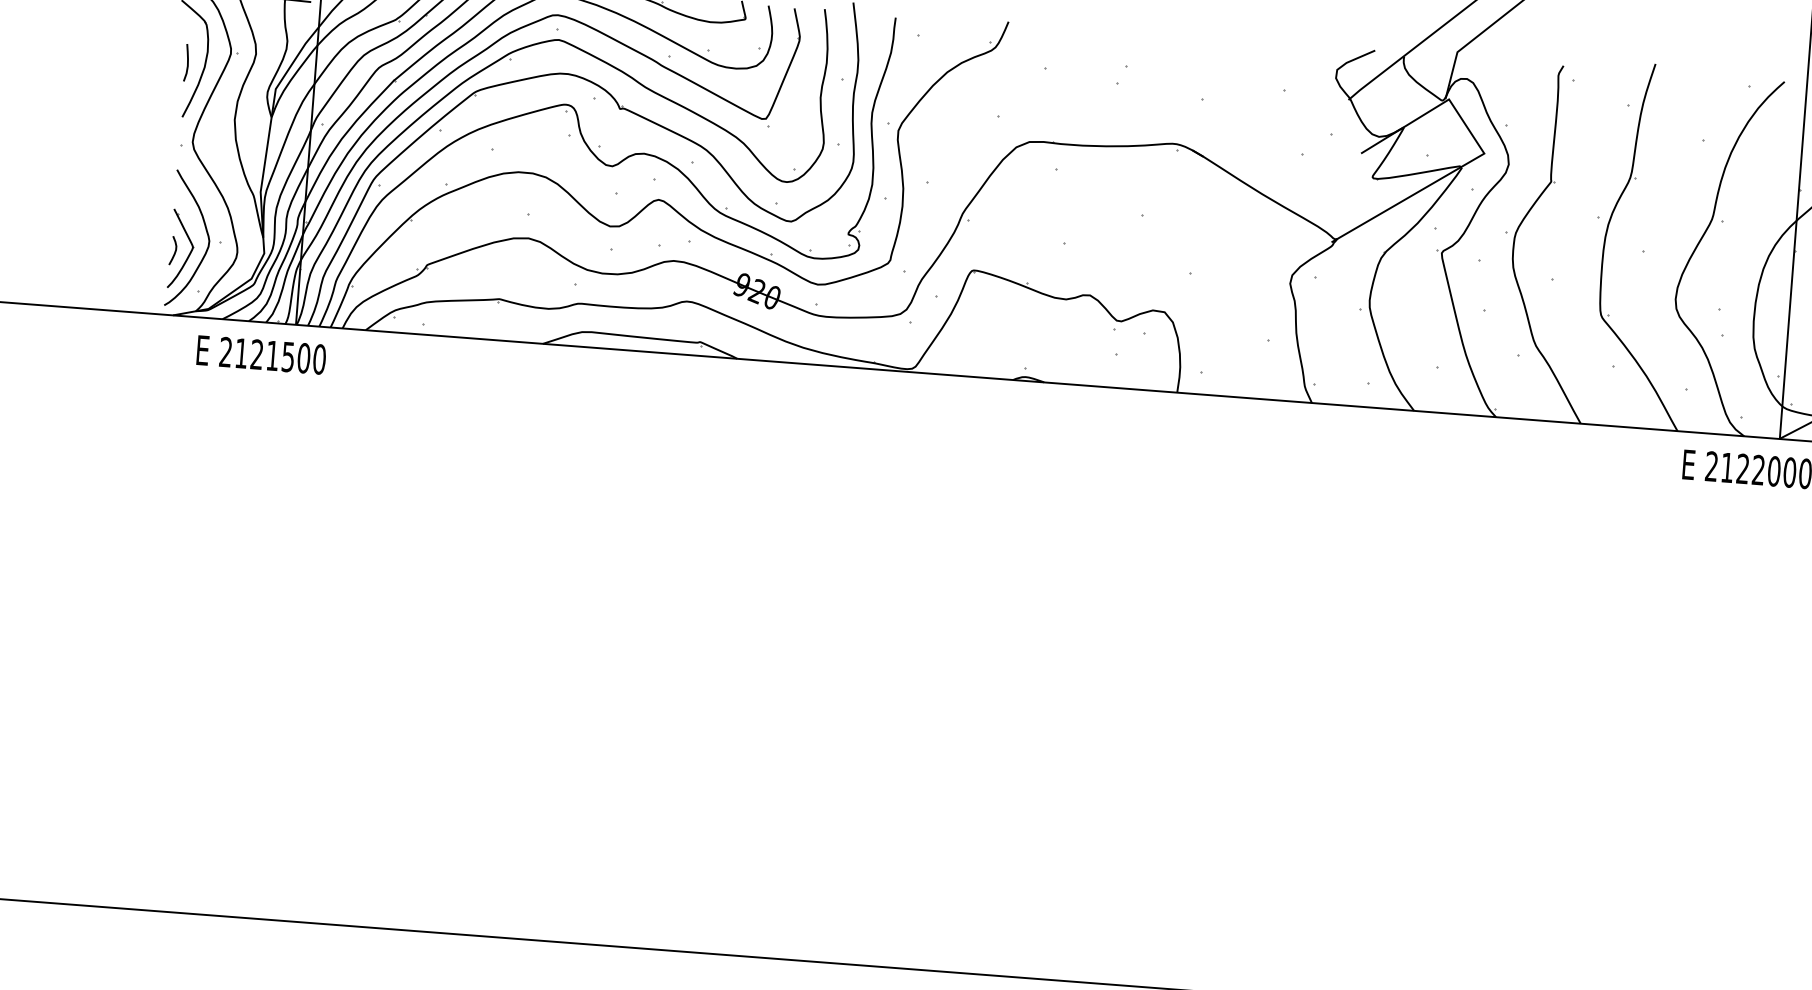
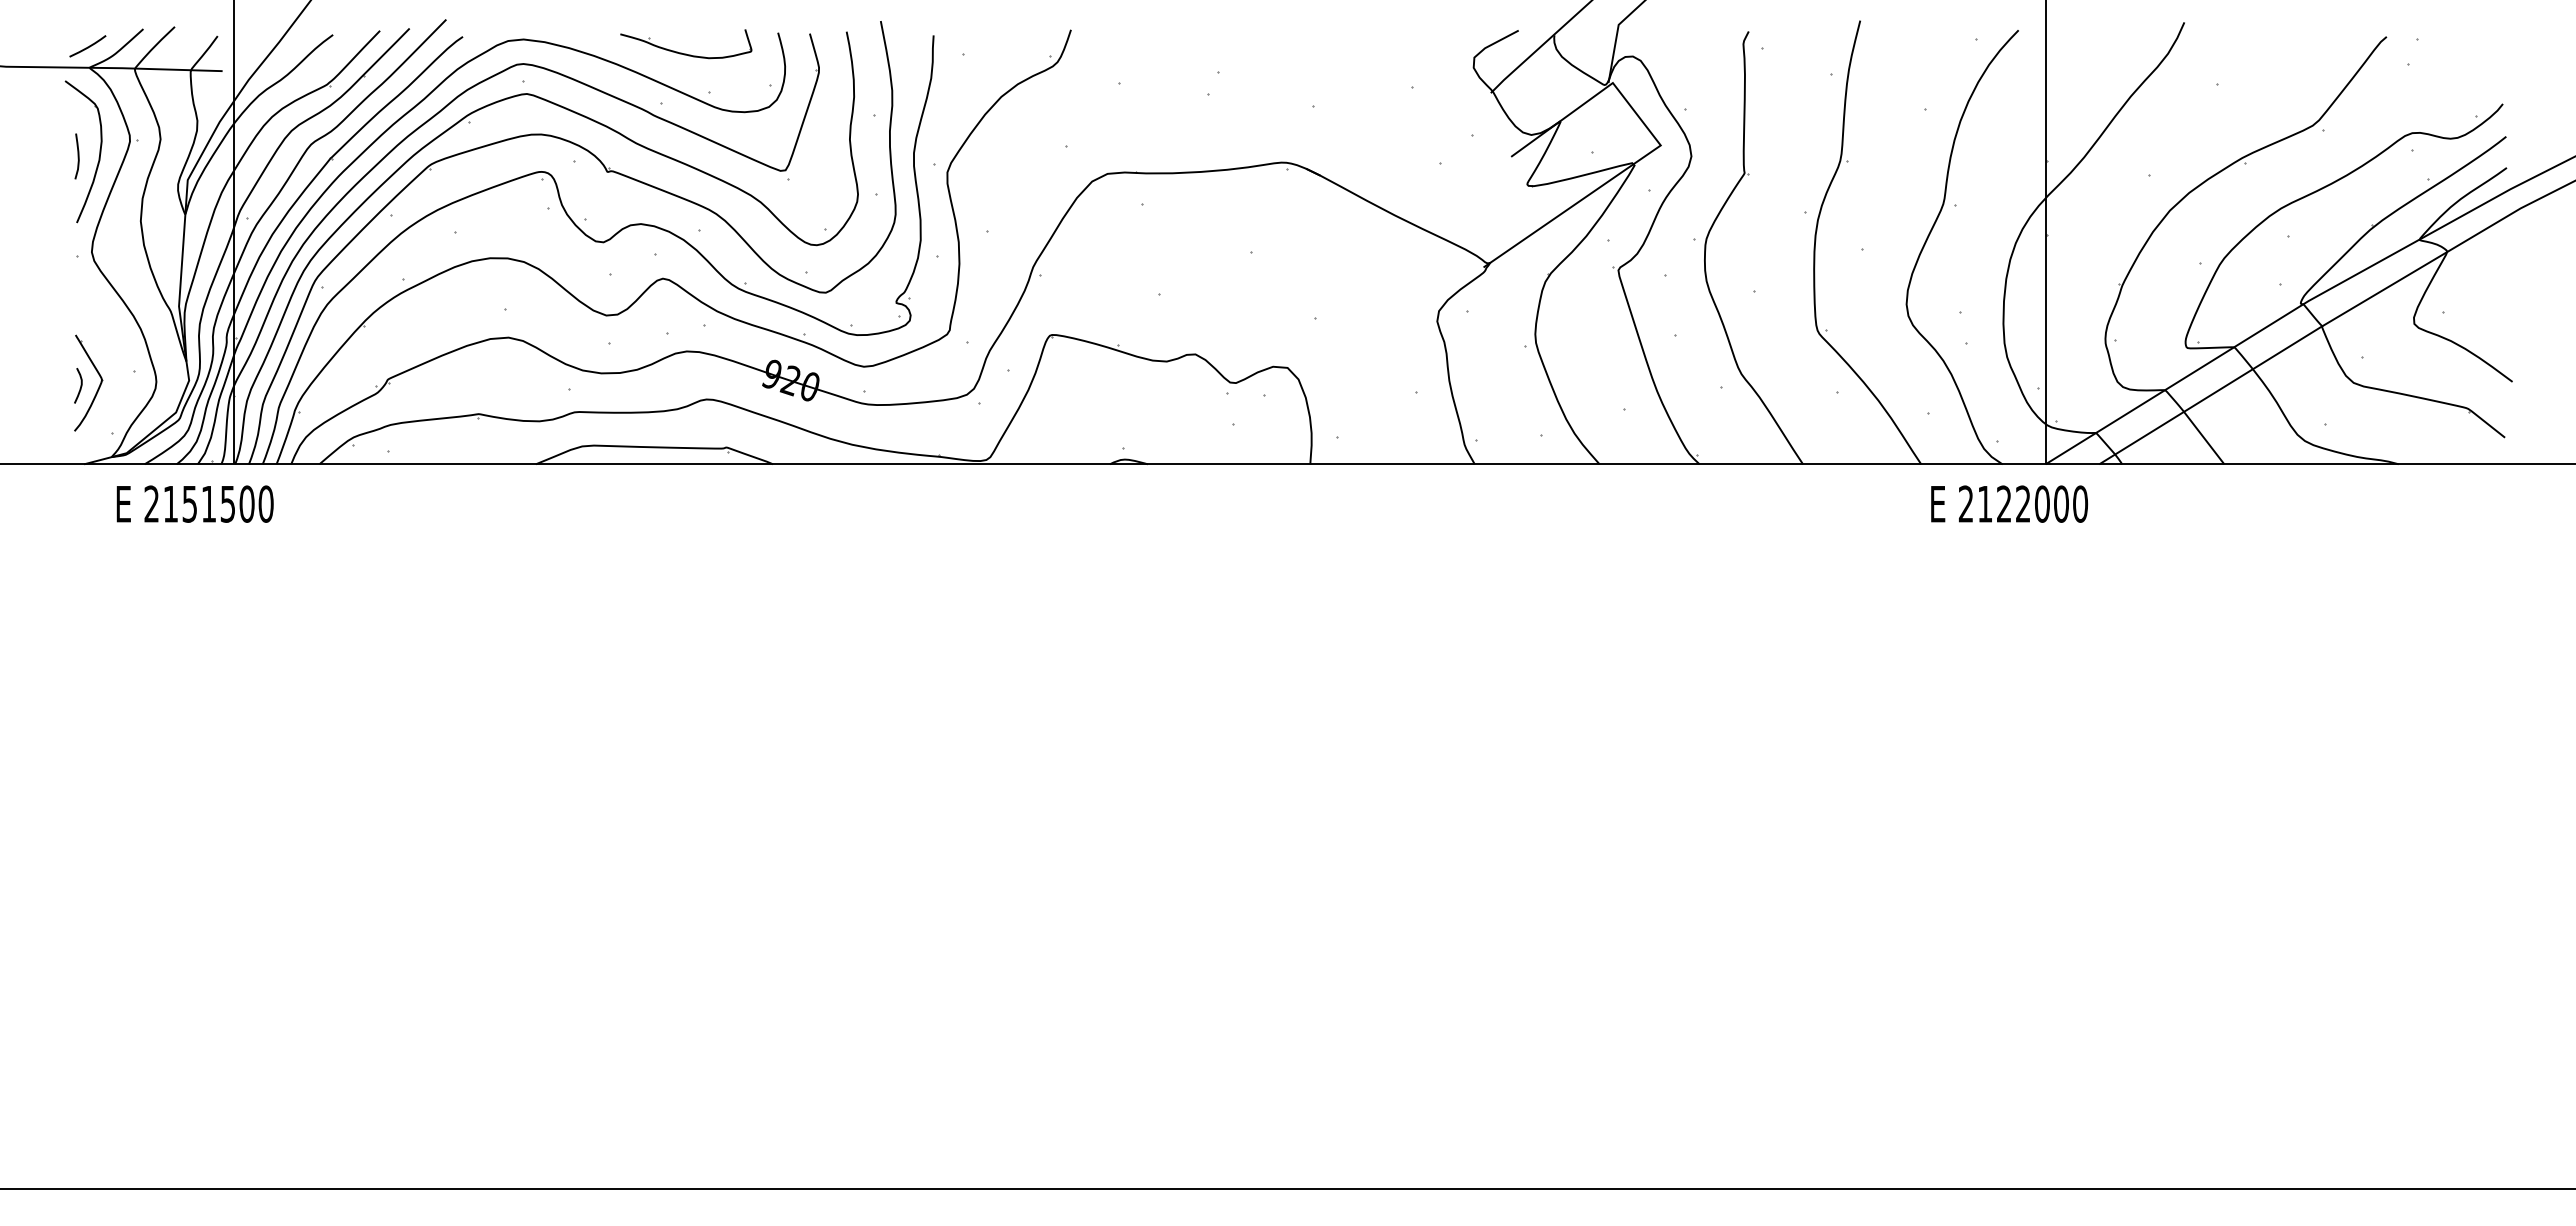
curve: (206, 234) -> (117, 362), removed
text: (256, 354) -> (189, 503), 2121500 -> 2151500

